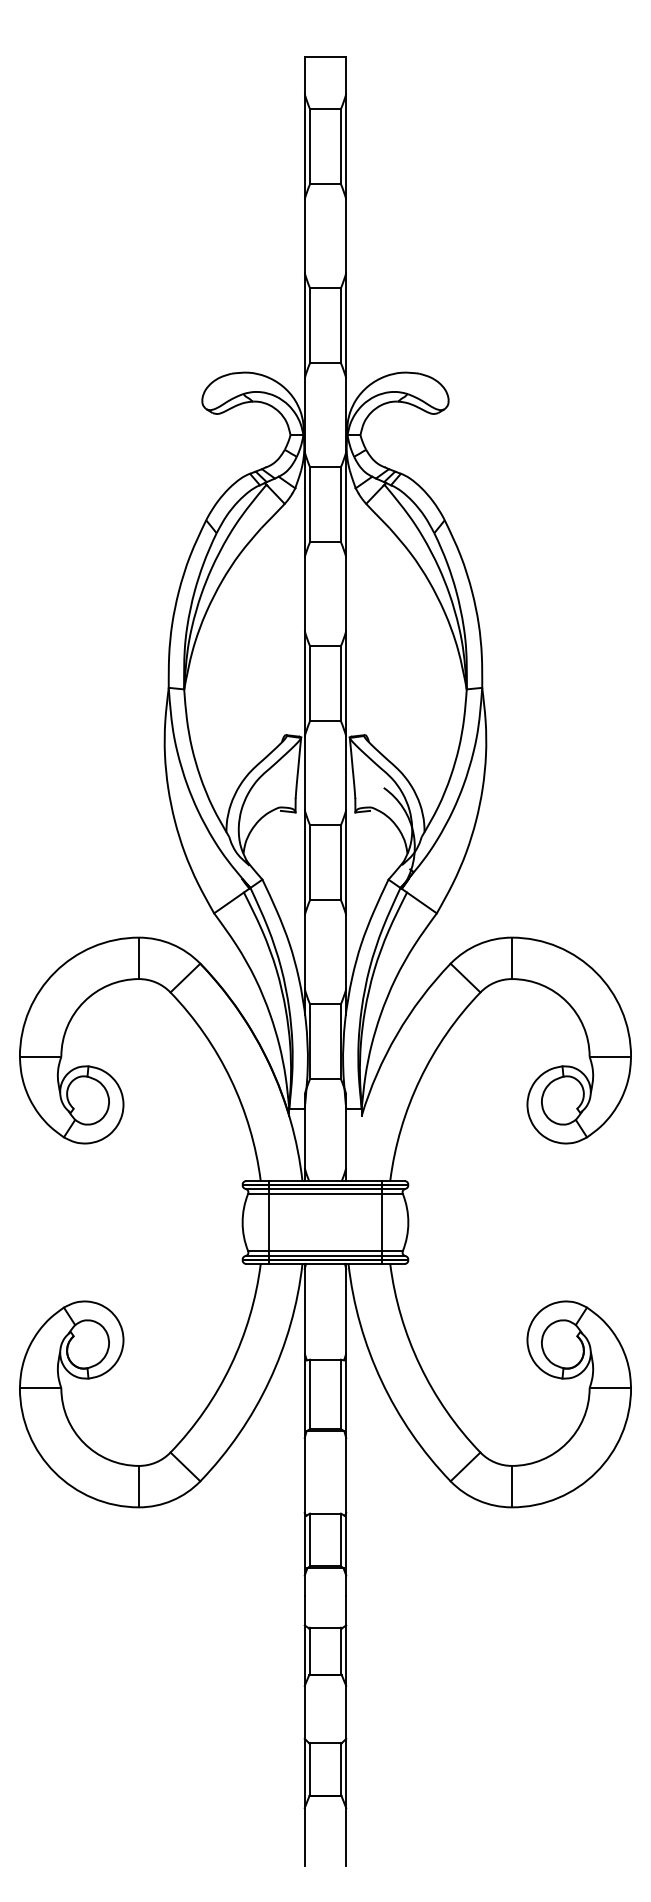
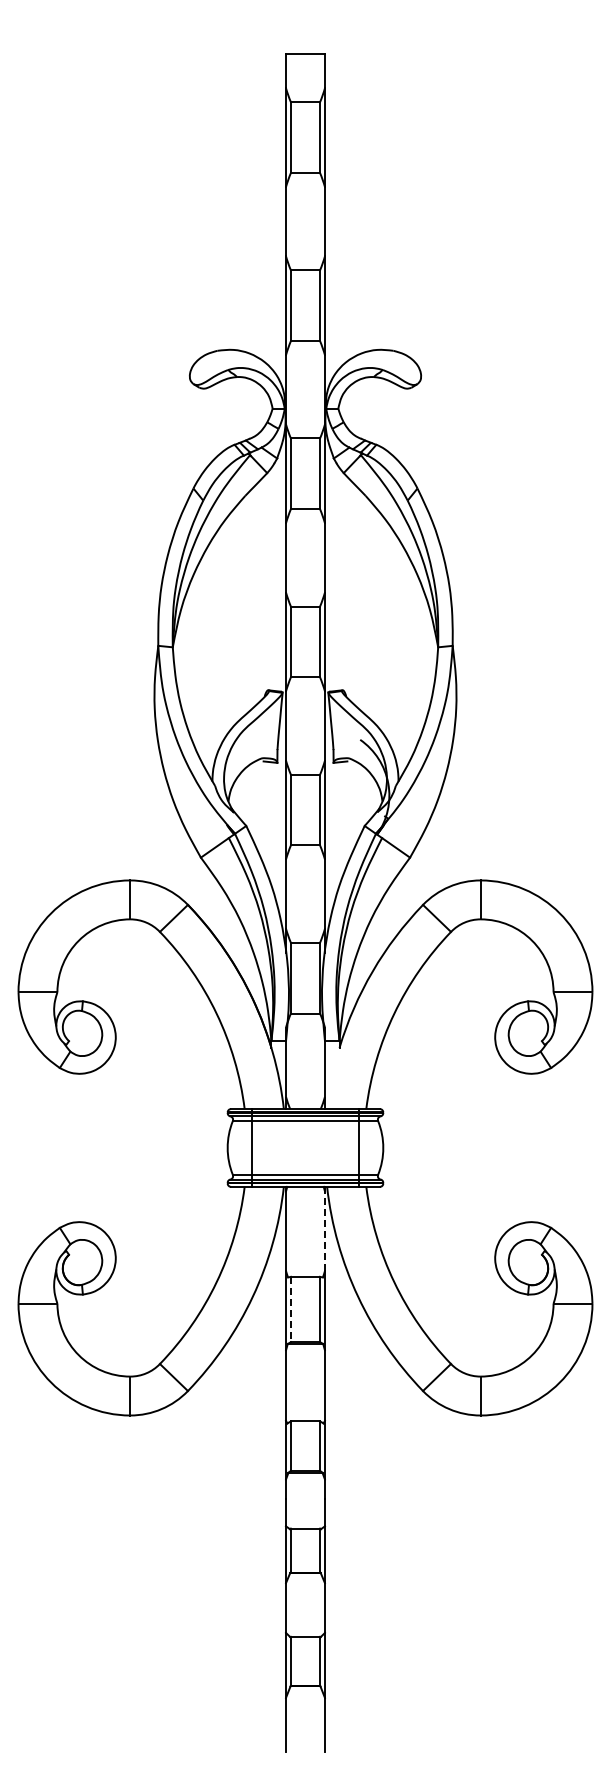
line: (345, 1311) -> (324, 1231), solid -> dashed
line: (309, 1394) -> (290, 1309), solid -> dashed

